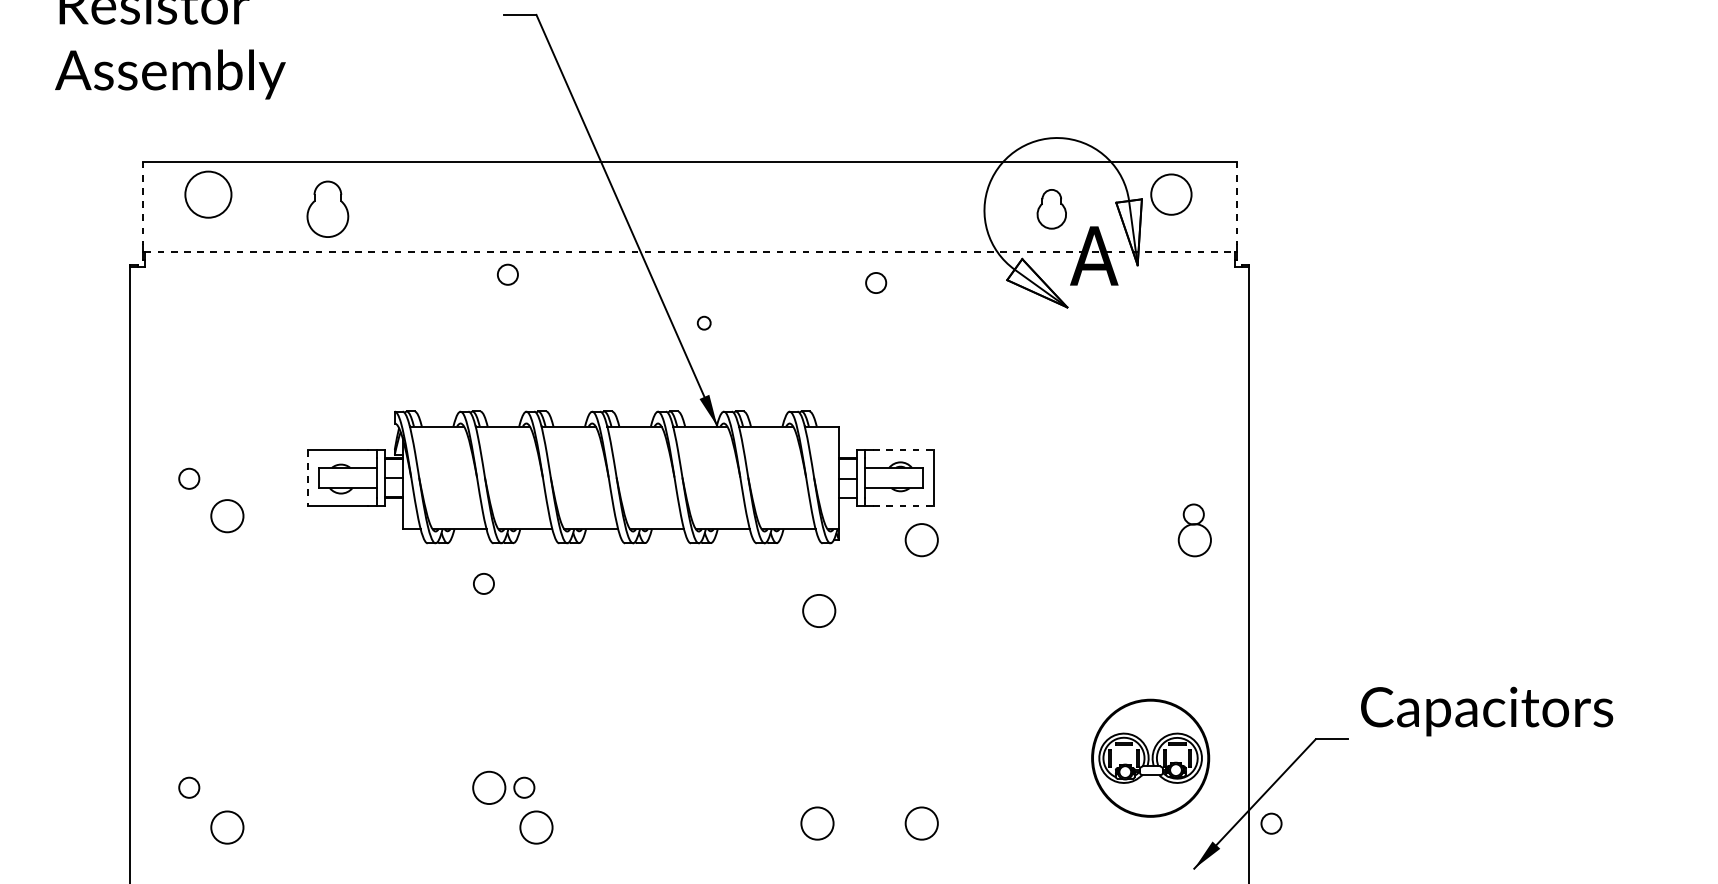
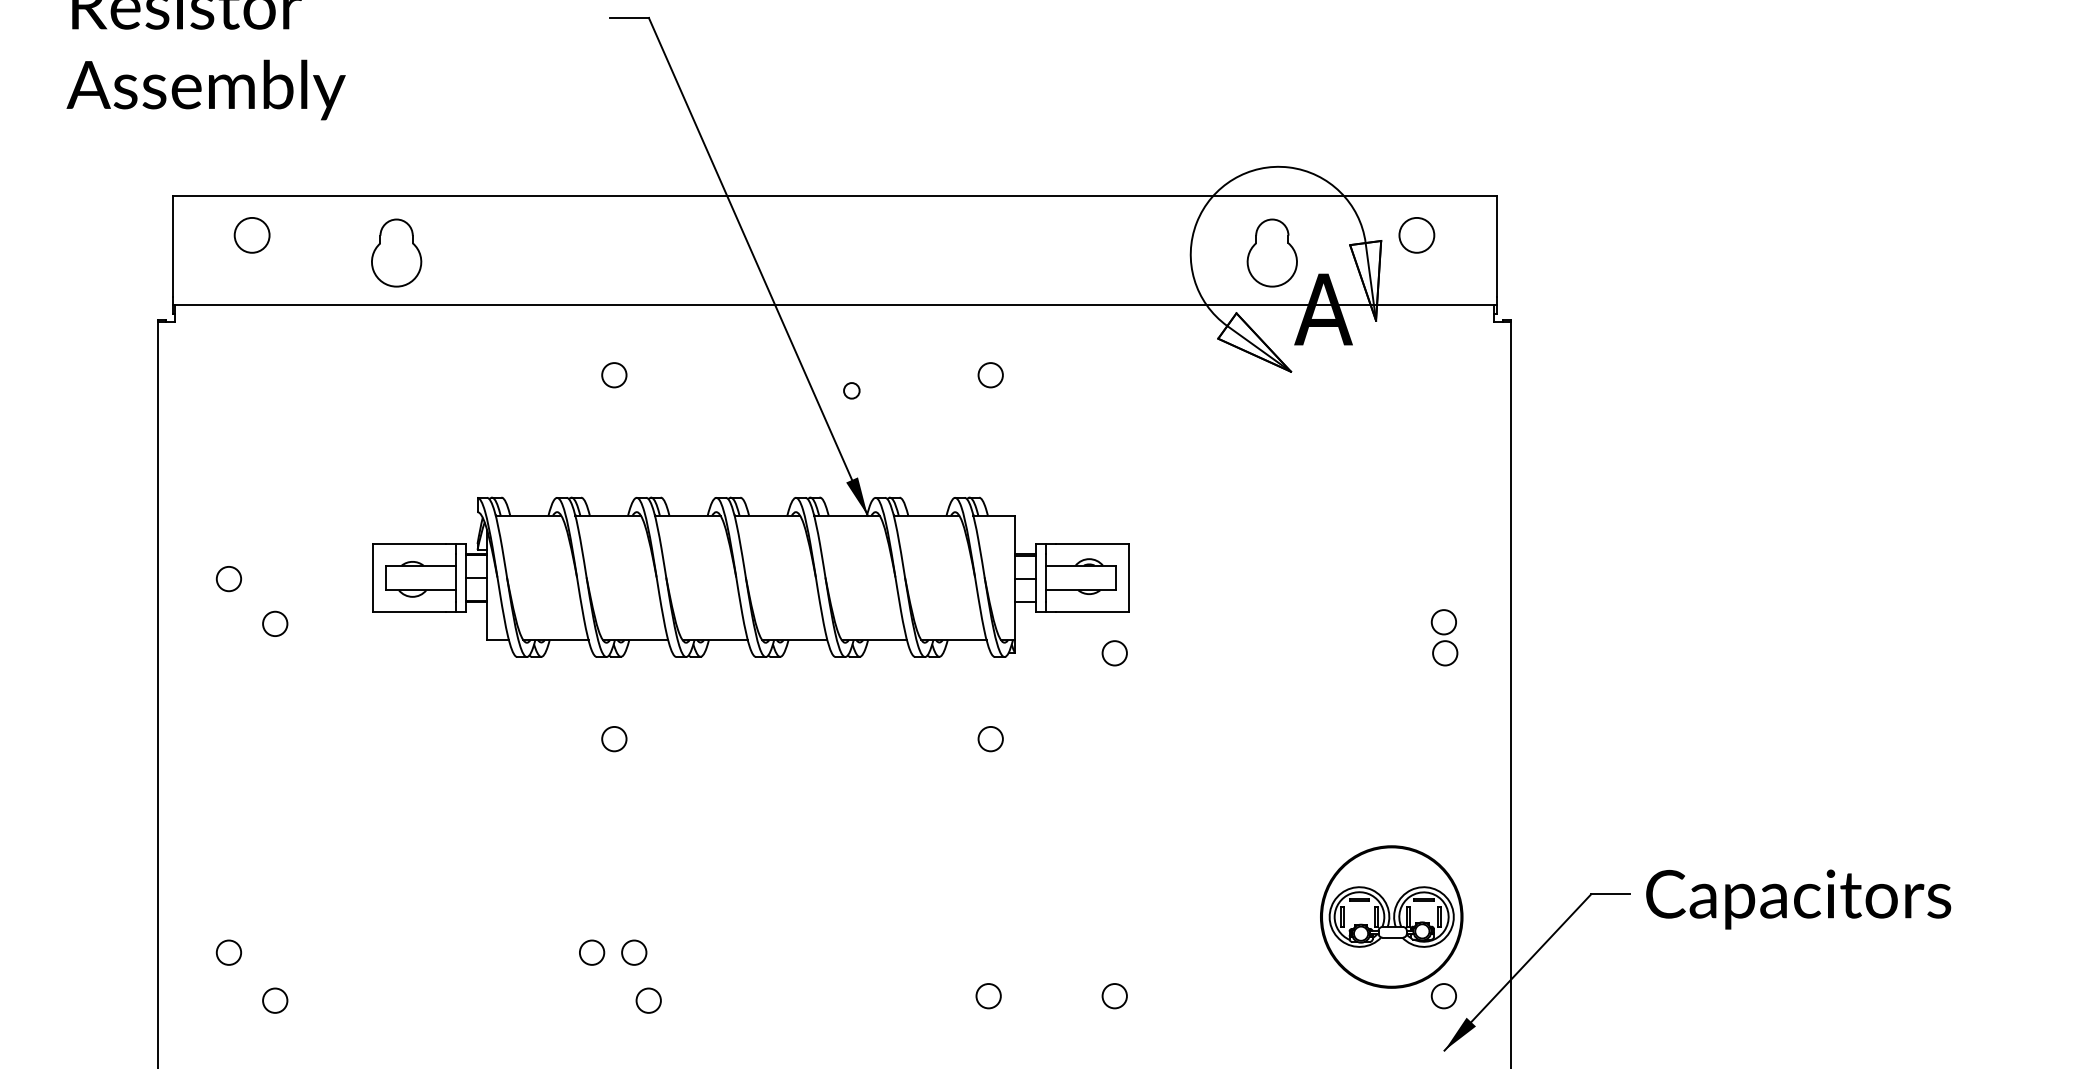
circle: (207, 193) -> (251, 234), size x0.62
circle: (1171, 194) -> (1416, 235), size x0.71
line: (142, 203) -> (172, 246), dashed -> solid
line: (1237, 203) -> (1496, 246), dashed -> solid
part: (1051, 208) -> (1271, 252), size x1.43
line: (689, 252) -> (834, 305), dashed -> solid
circle: (508, 274) -> (614, 375), moved
circle: (875, 283) -> (990, 375), moved
line: (904, 450) -> (1093, 544), dashed -> solid
line: (307, 478) -> (372, 578), dashed -> solid
line: (904, 505) -> (1093, 611), dashed -> solid
circle: (227, 515) -> (275, 623), size x0.62
circle: (921, 540) -> (1114, 653), size x0.62
circle: (1195, 540) -> (1445, 653), size x0.62
circle: (484, 584) -> (614, 739), moved
circle: (818, 611) -> (990, 739), size x0.62
text: (1486, 711) -> (1798, 899), moved
circle: (489, 787) -> (592, 952), size x0.62
circle: (817, 823) -> (988, 996), size x0.62
circle: (921, 823) -> (1114, 996), size x0.62
circle: (1271, 823) -> (1443, 996), moved
circle: (227, 827) -> (275, 1000), size x0.62
circle: (536, 827) -> (648, 1000), size x0.62

